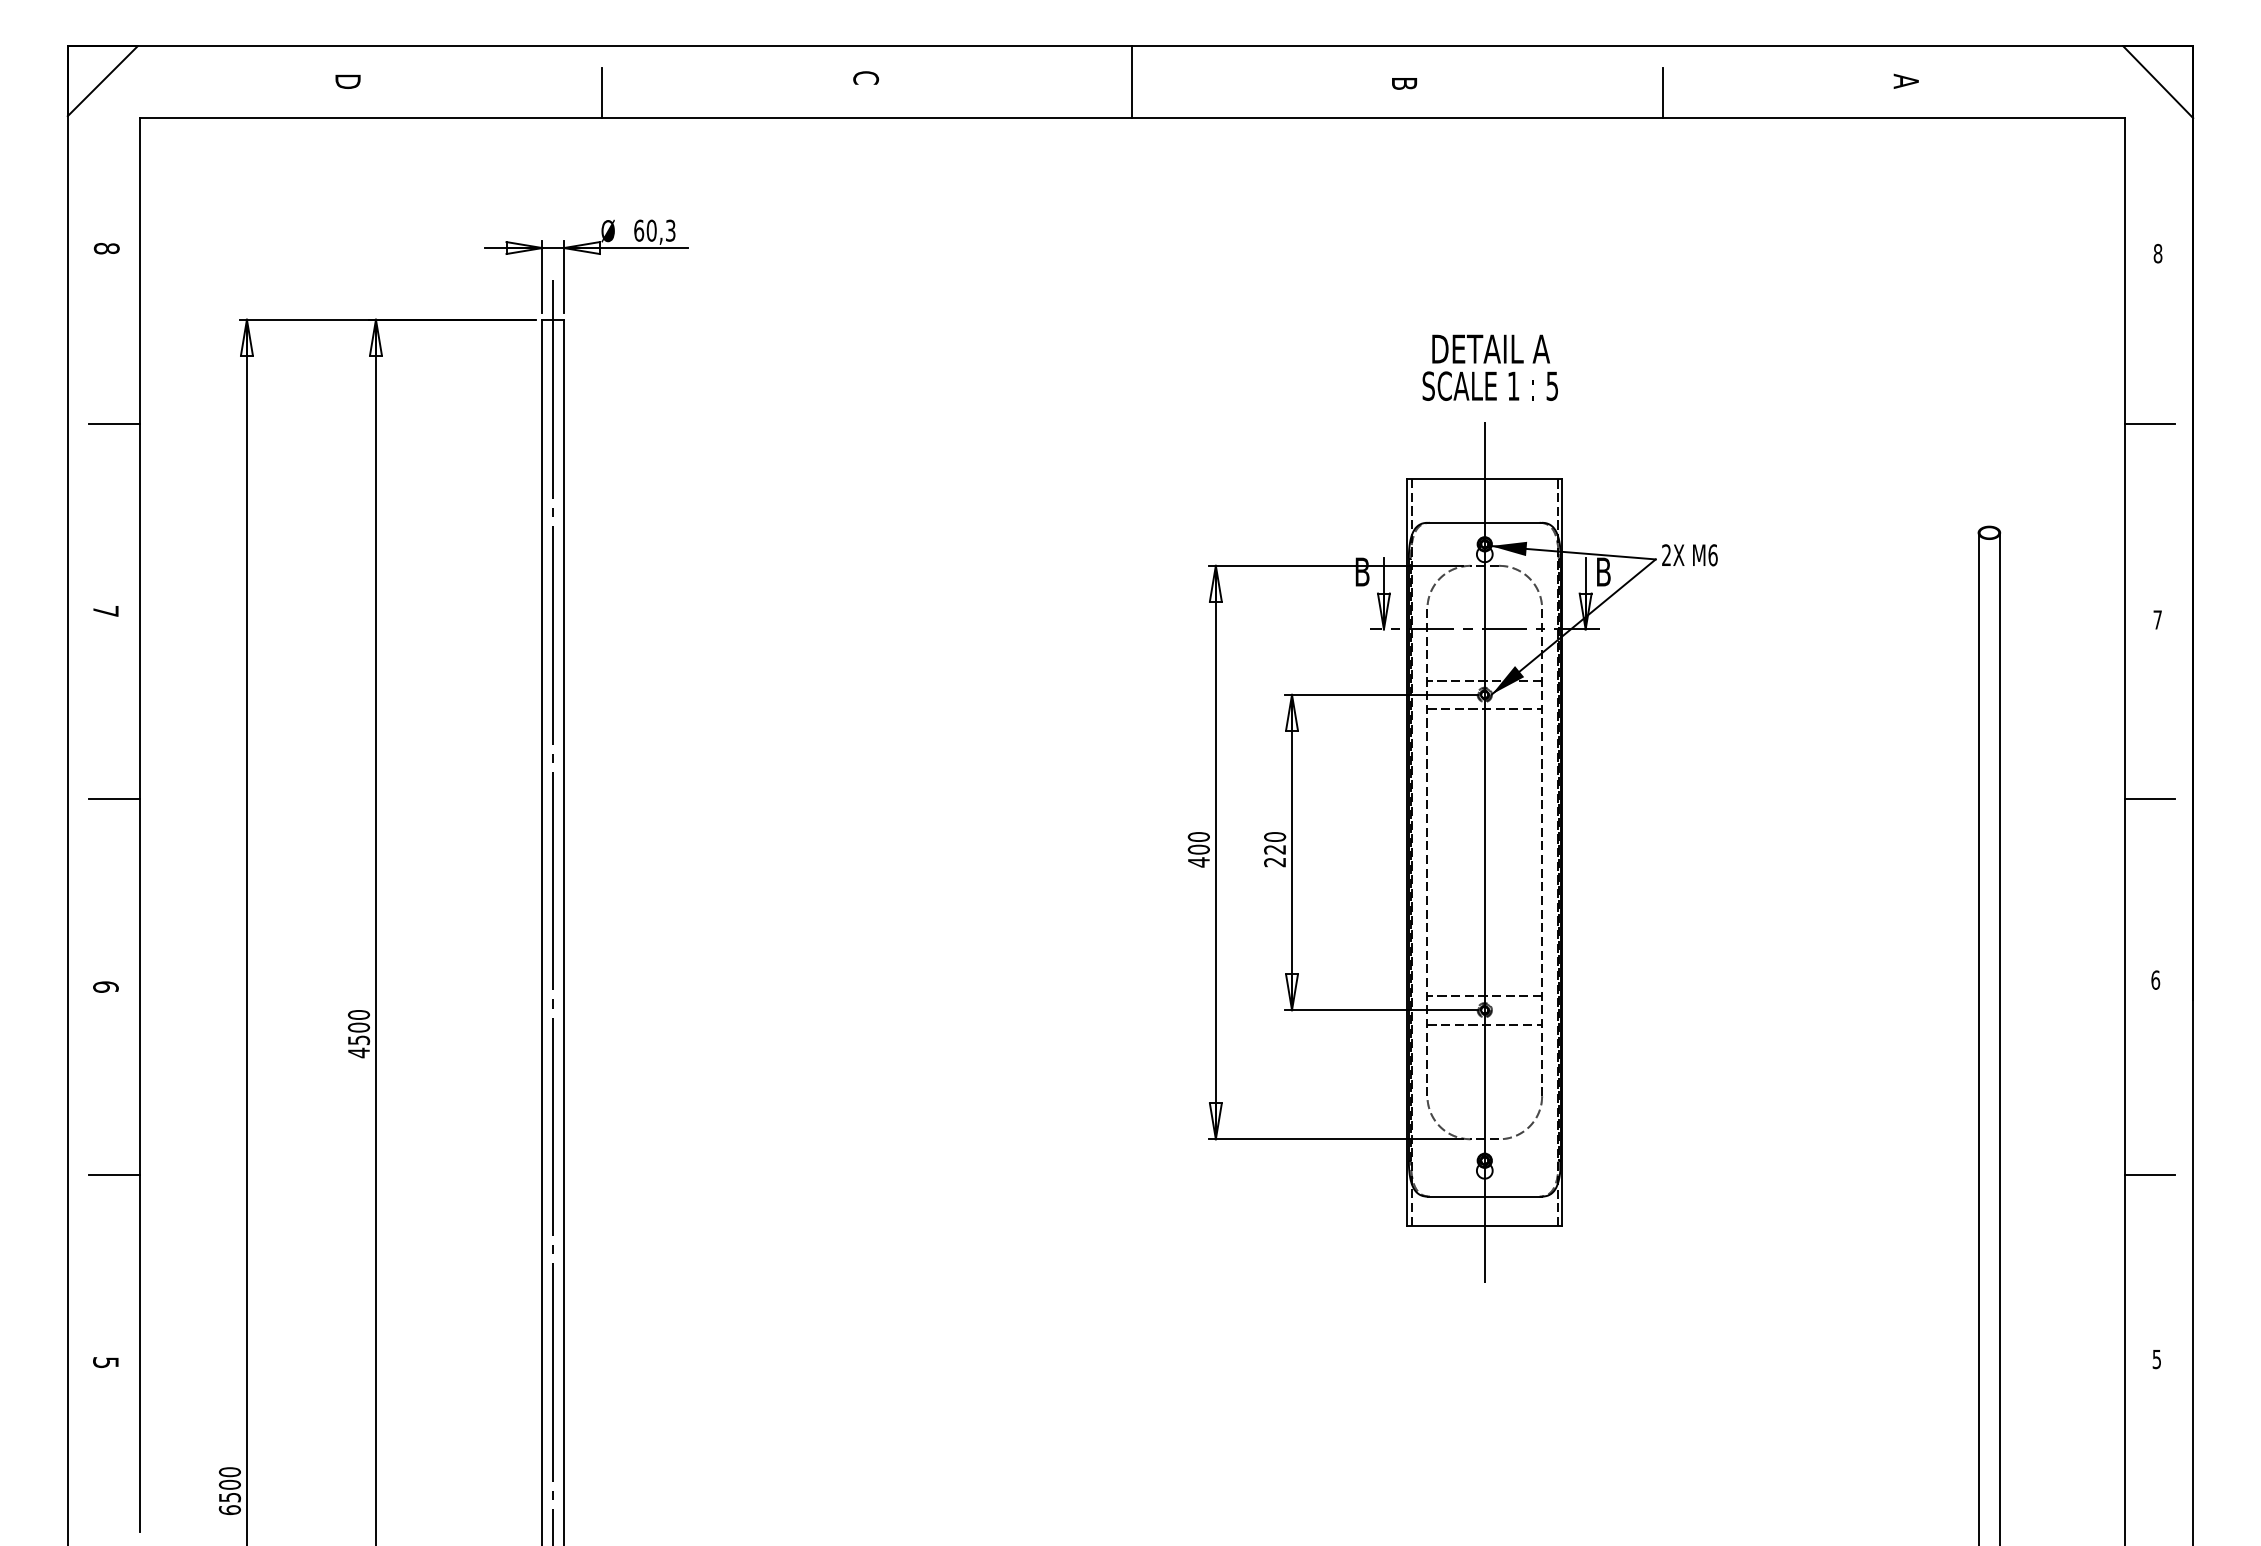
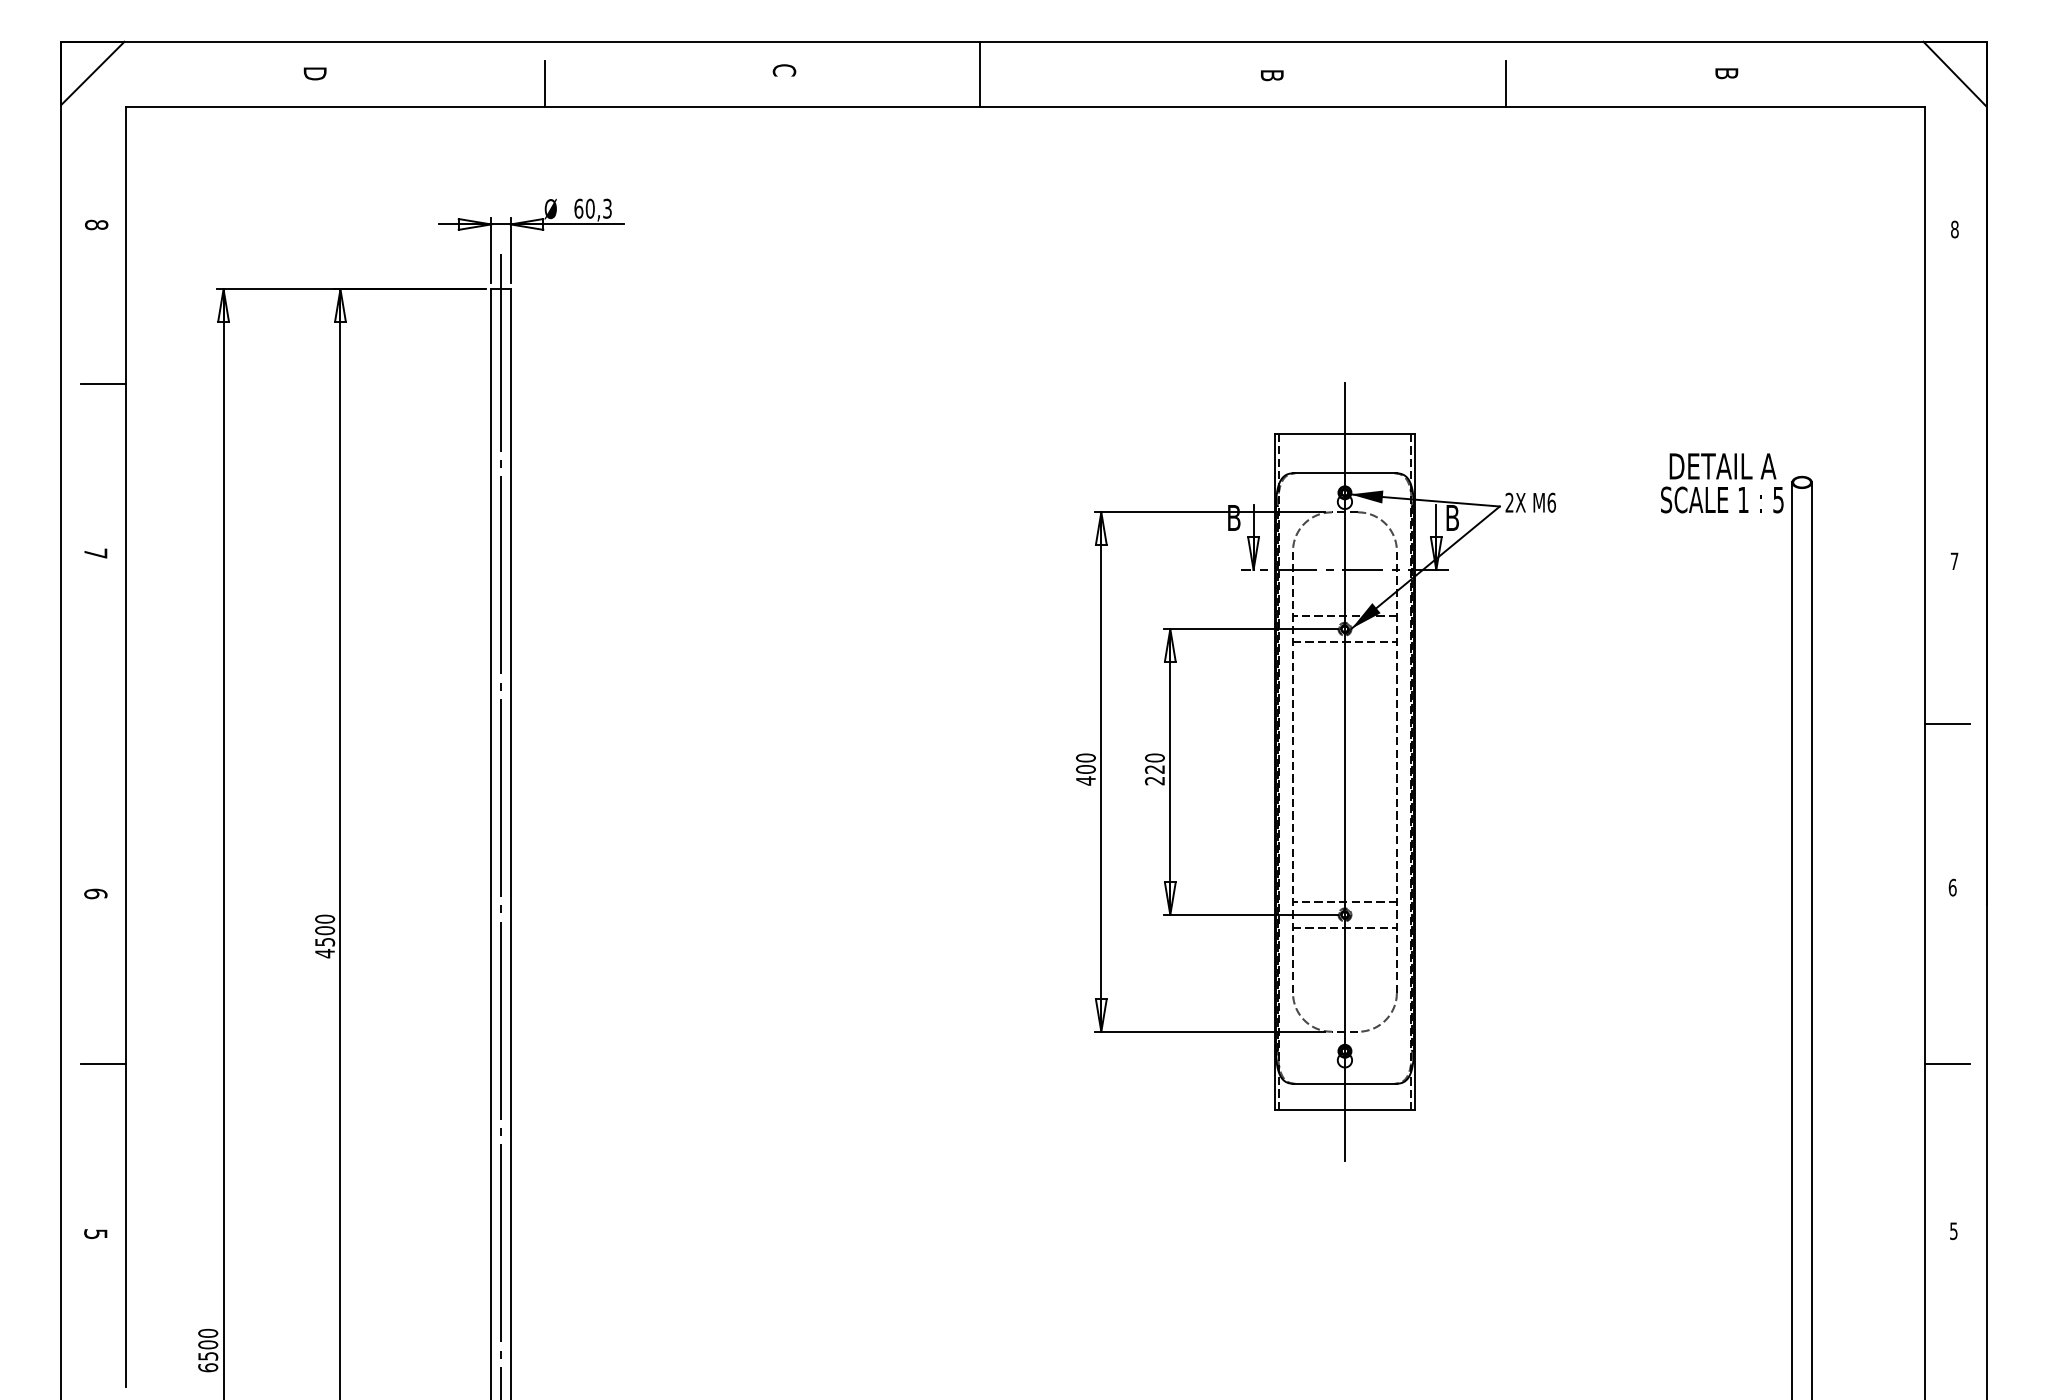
text: (1905, 80) -> (1726, 72), A -> B
line: (1132, 82) -> (980, 74), moved
text: (1489, 367) -> (1721, 483), moved
line: (2150, 423) -> (1948, 383), removed
line: (114, 799) -> (103, 724), removed

